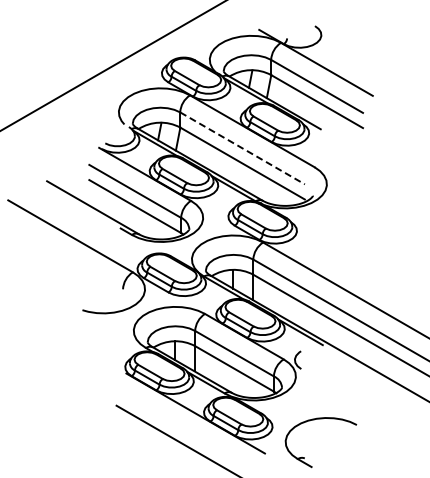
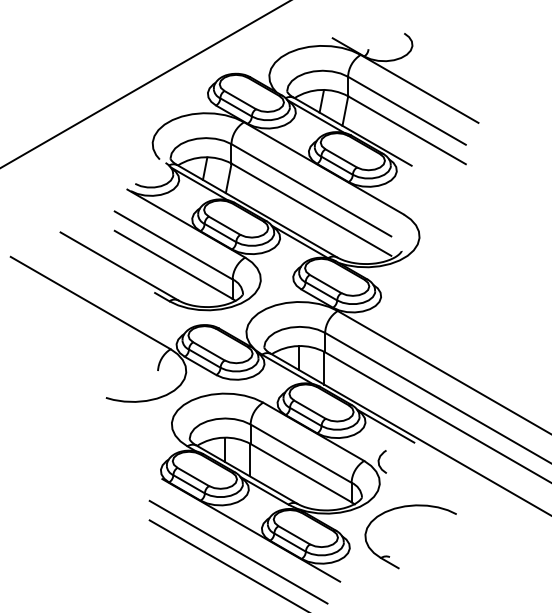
line: (242, 148) -> (311, 190), dashed -> solid
line: (185, 430) -> (238, 552), added
part: (304, 457) -> (389, 556), moved

